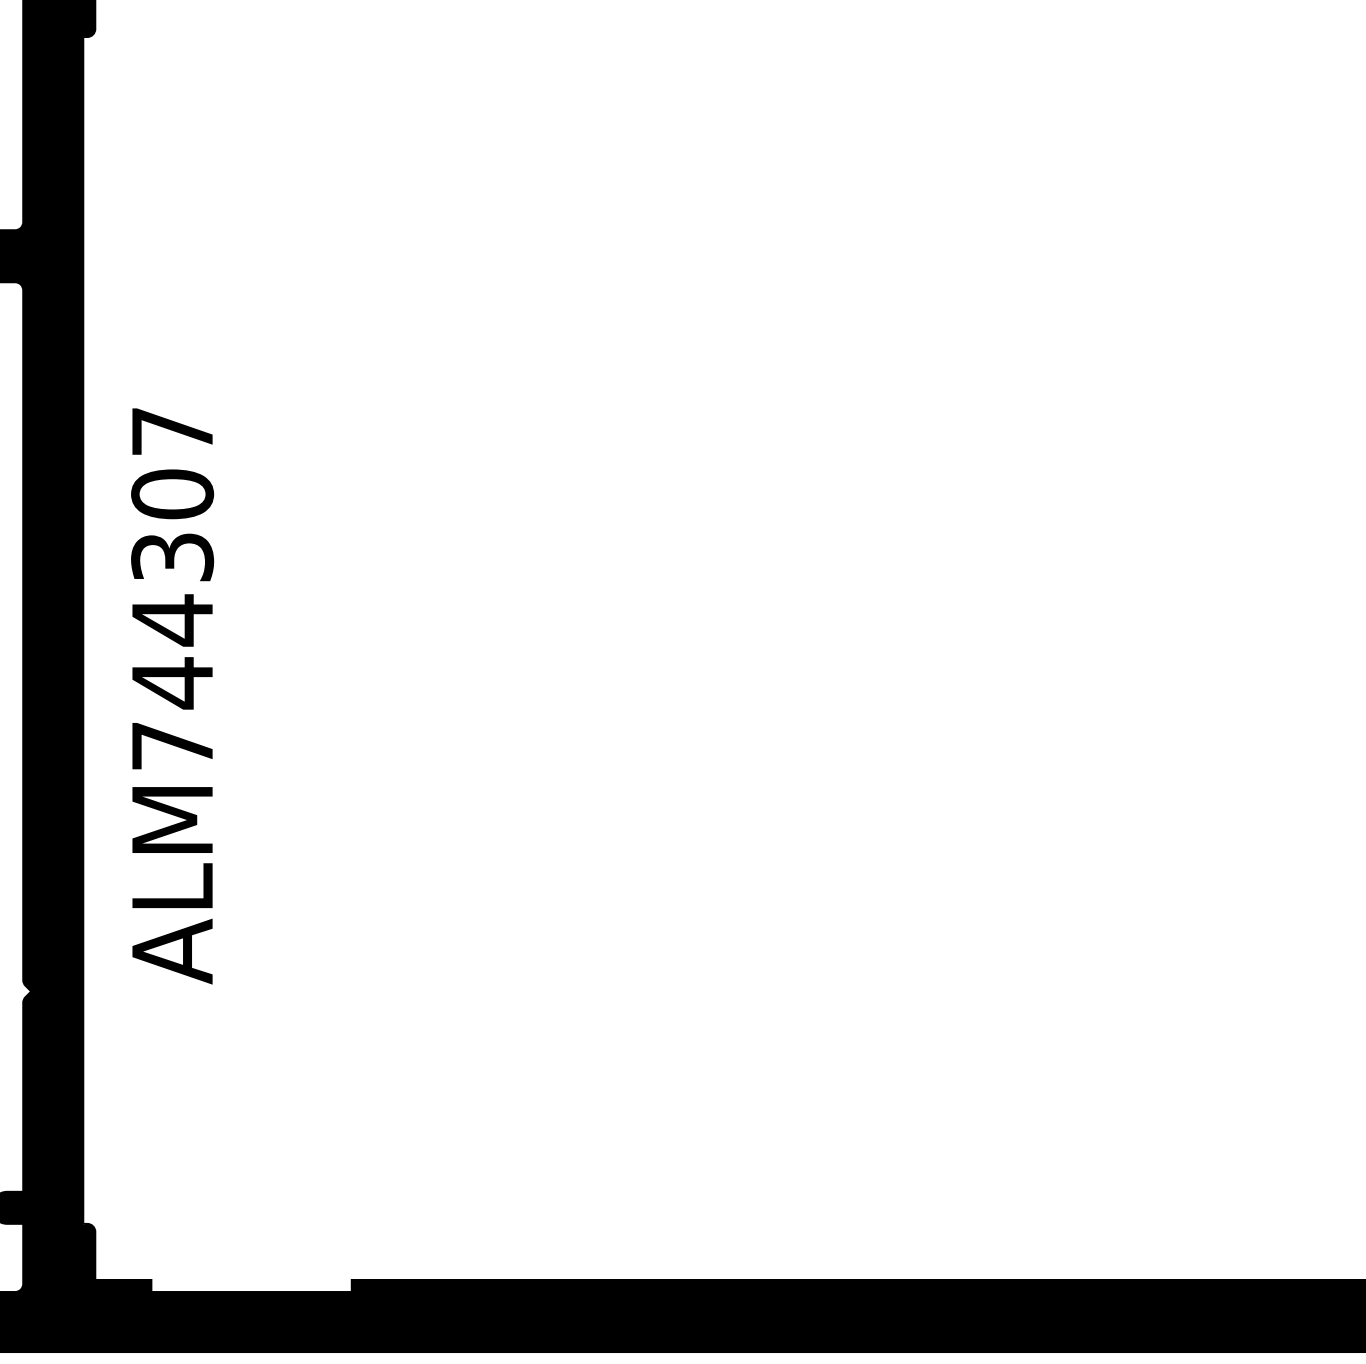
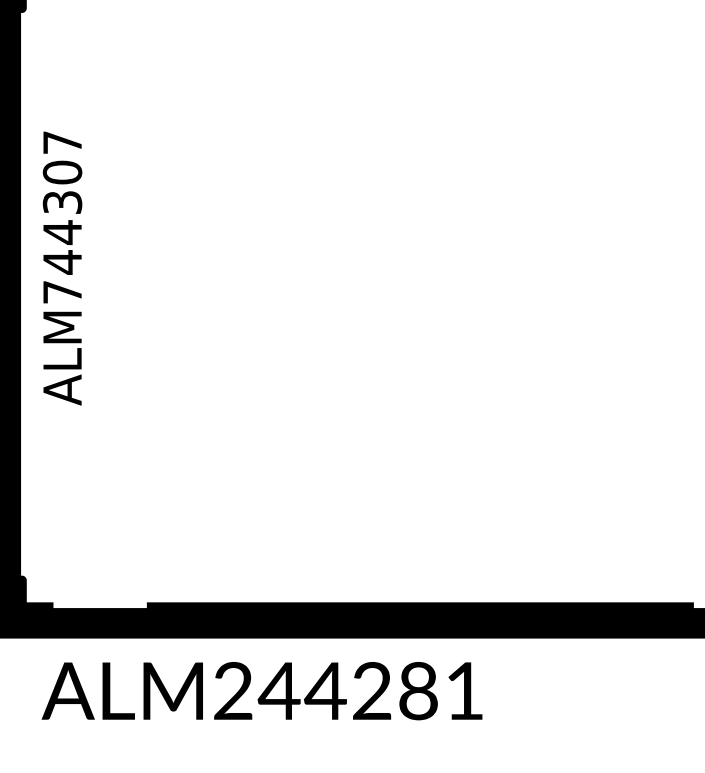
text: (172, 695) -> (62, 268), moved

